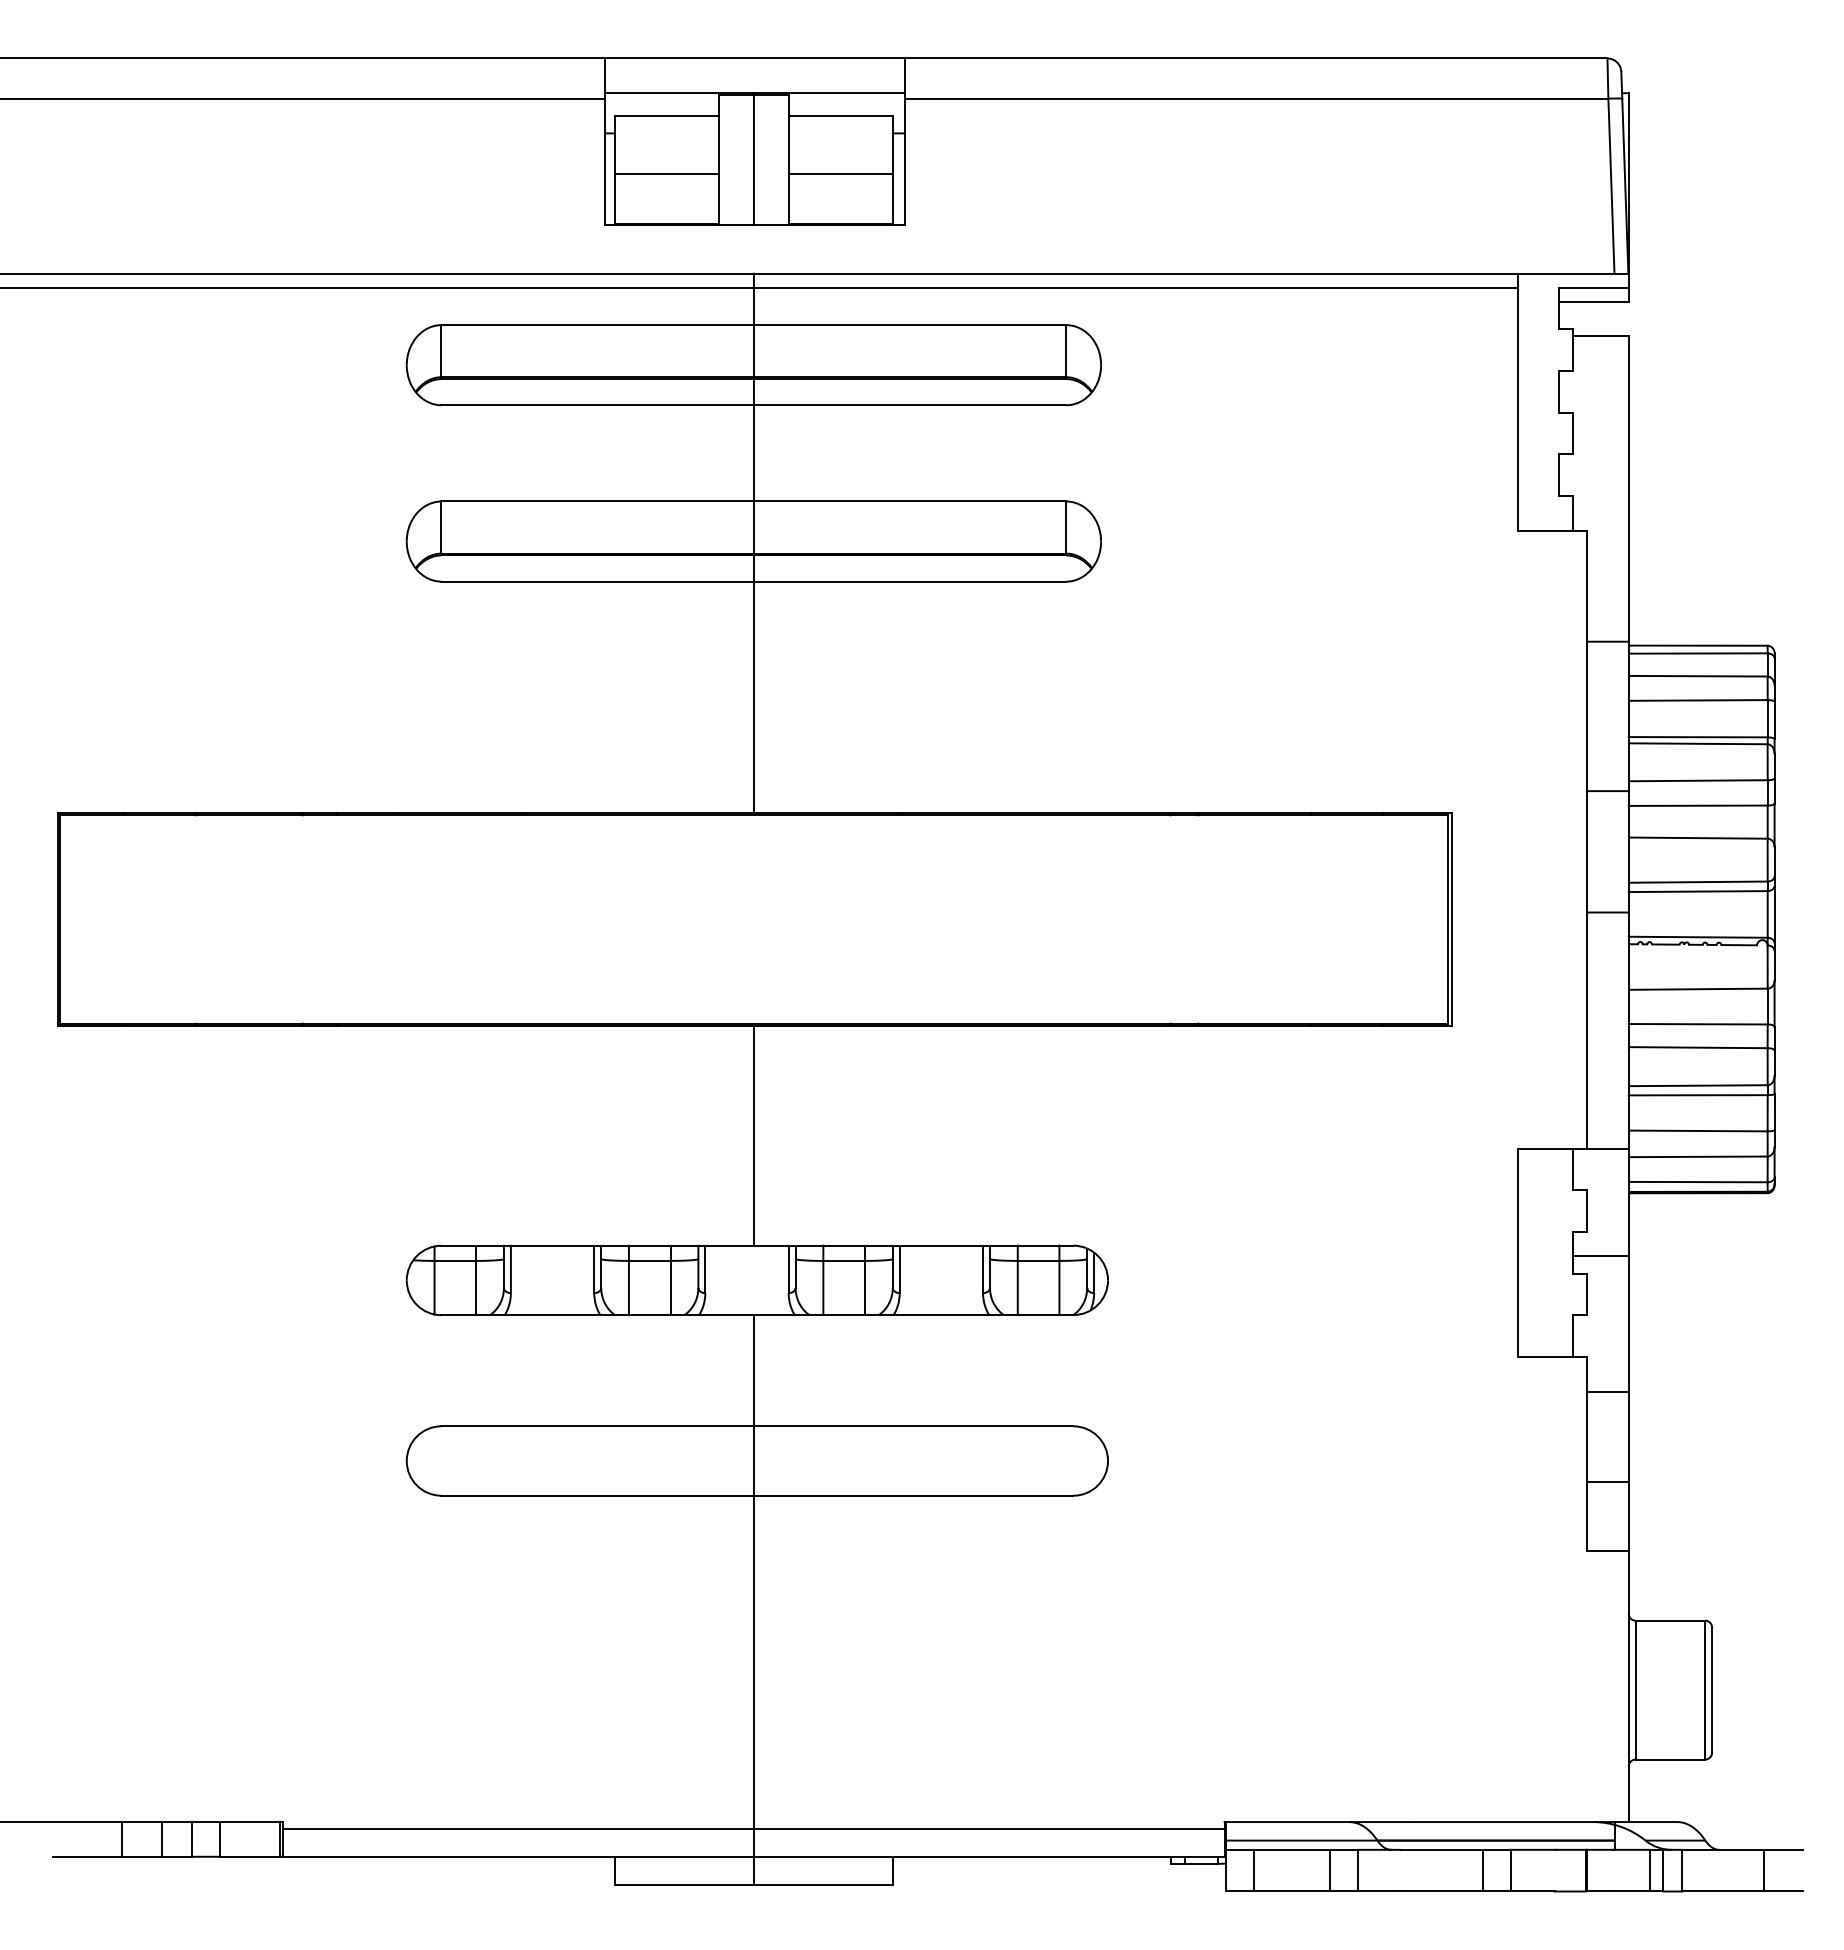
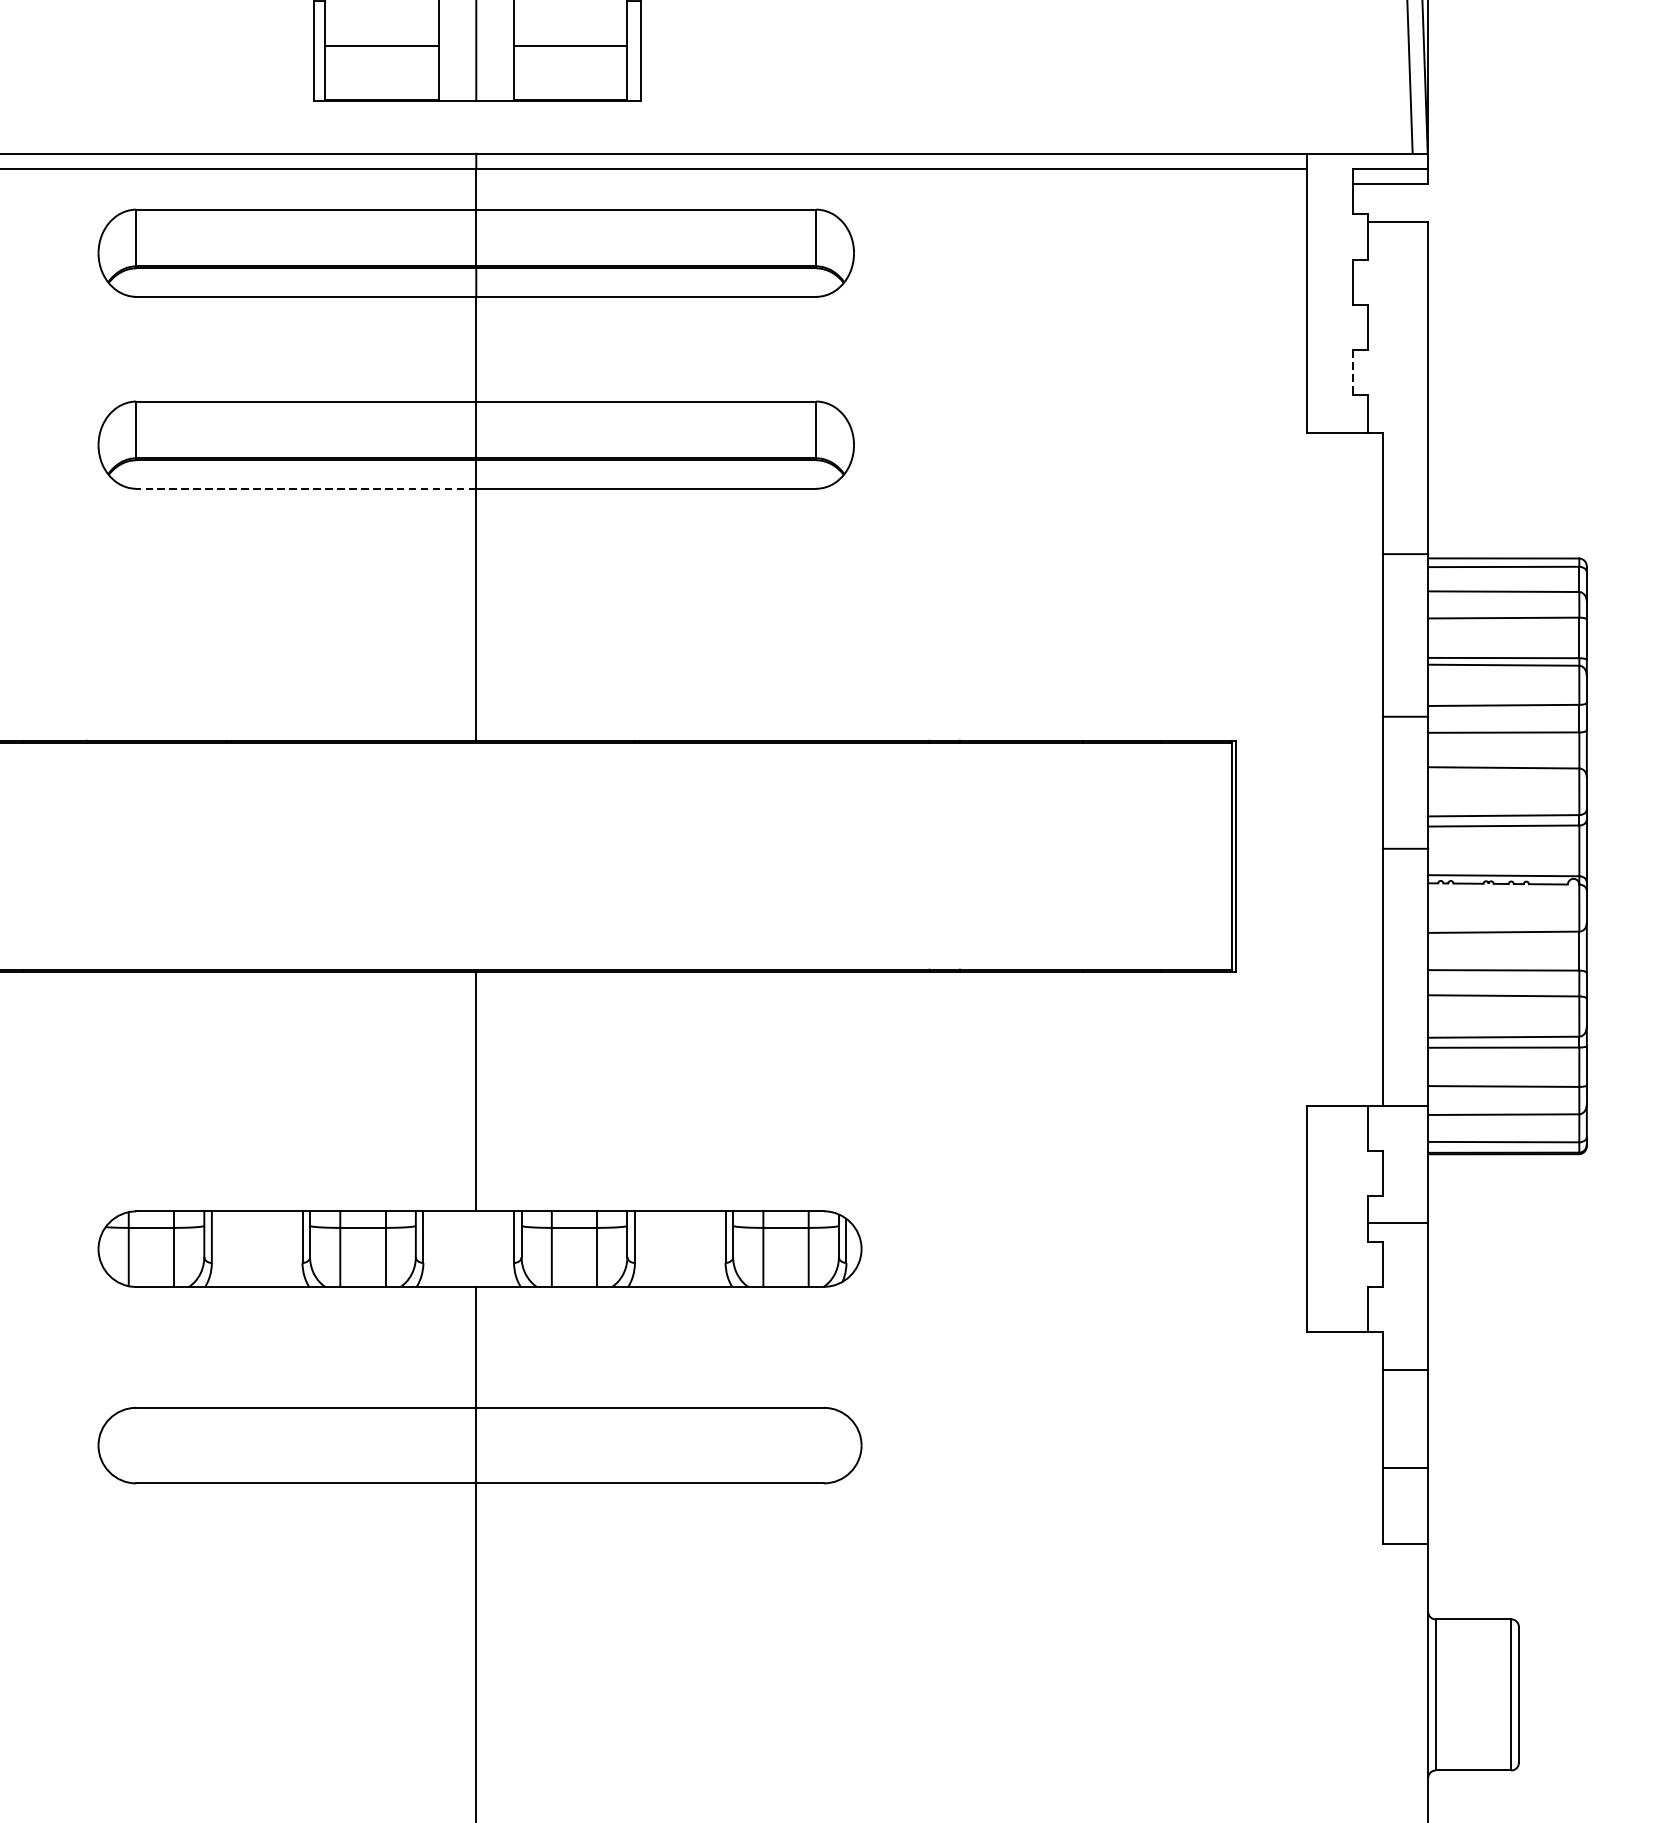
line: (1559, 475) -> (1352, 373), solid -> dashed
line: (597, 581) -> (306, 488), solid -> dashed

